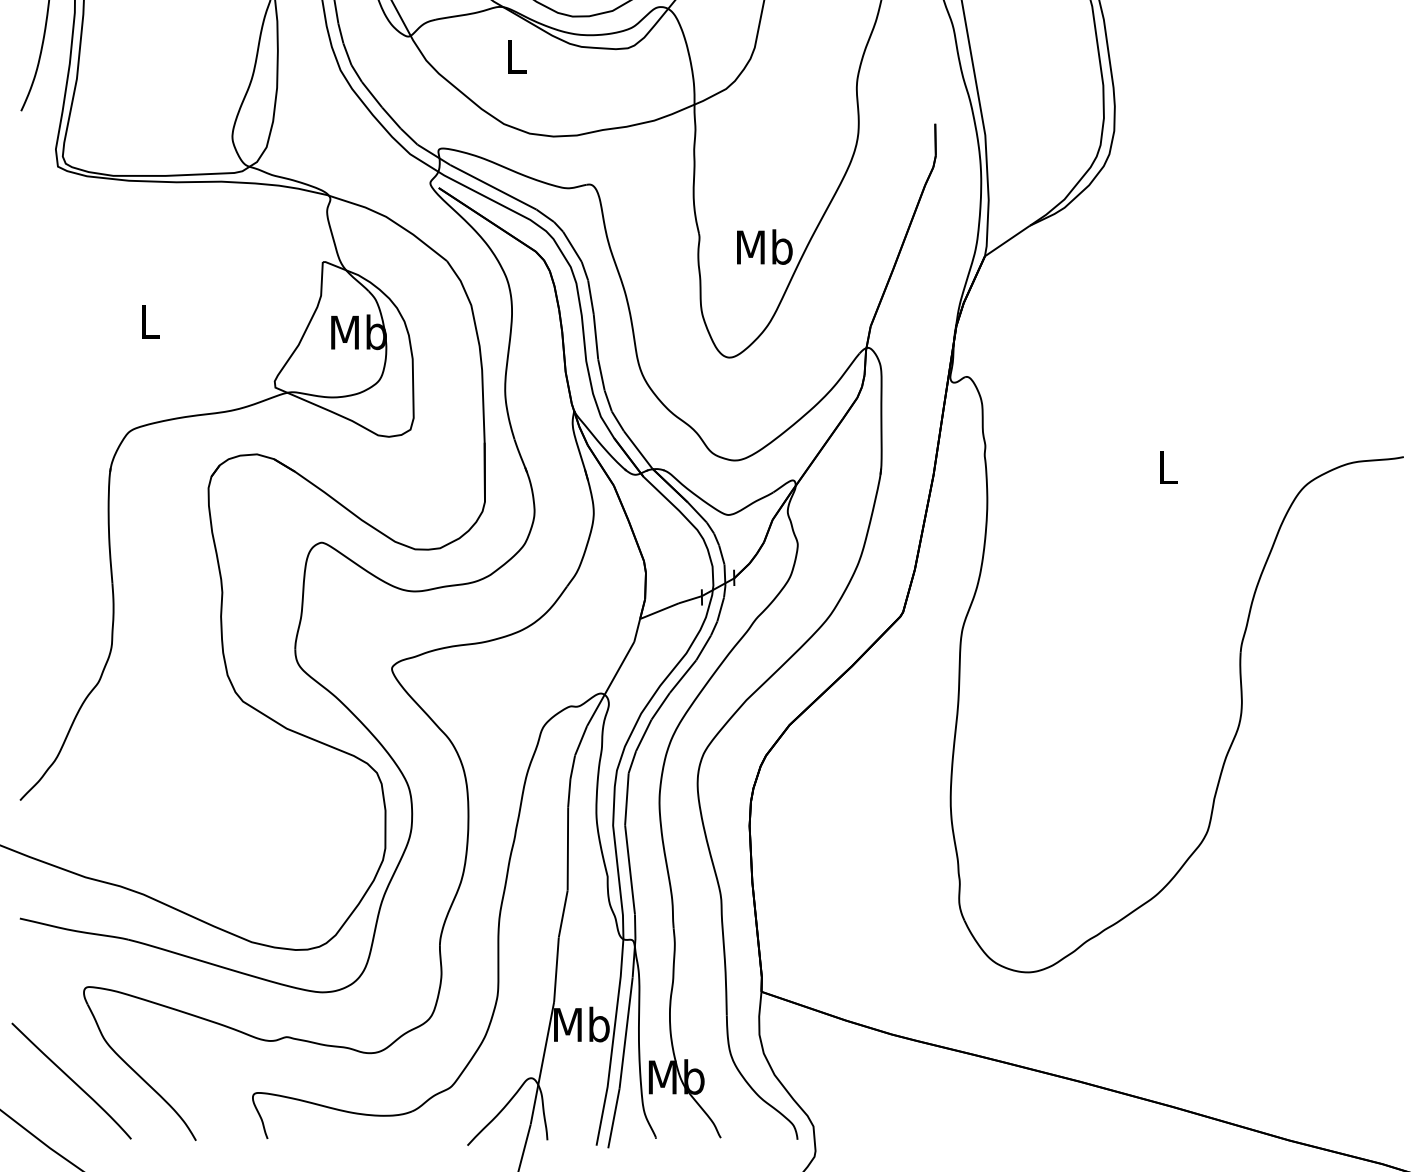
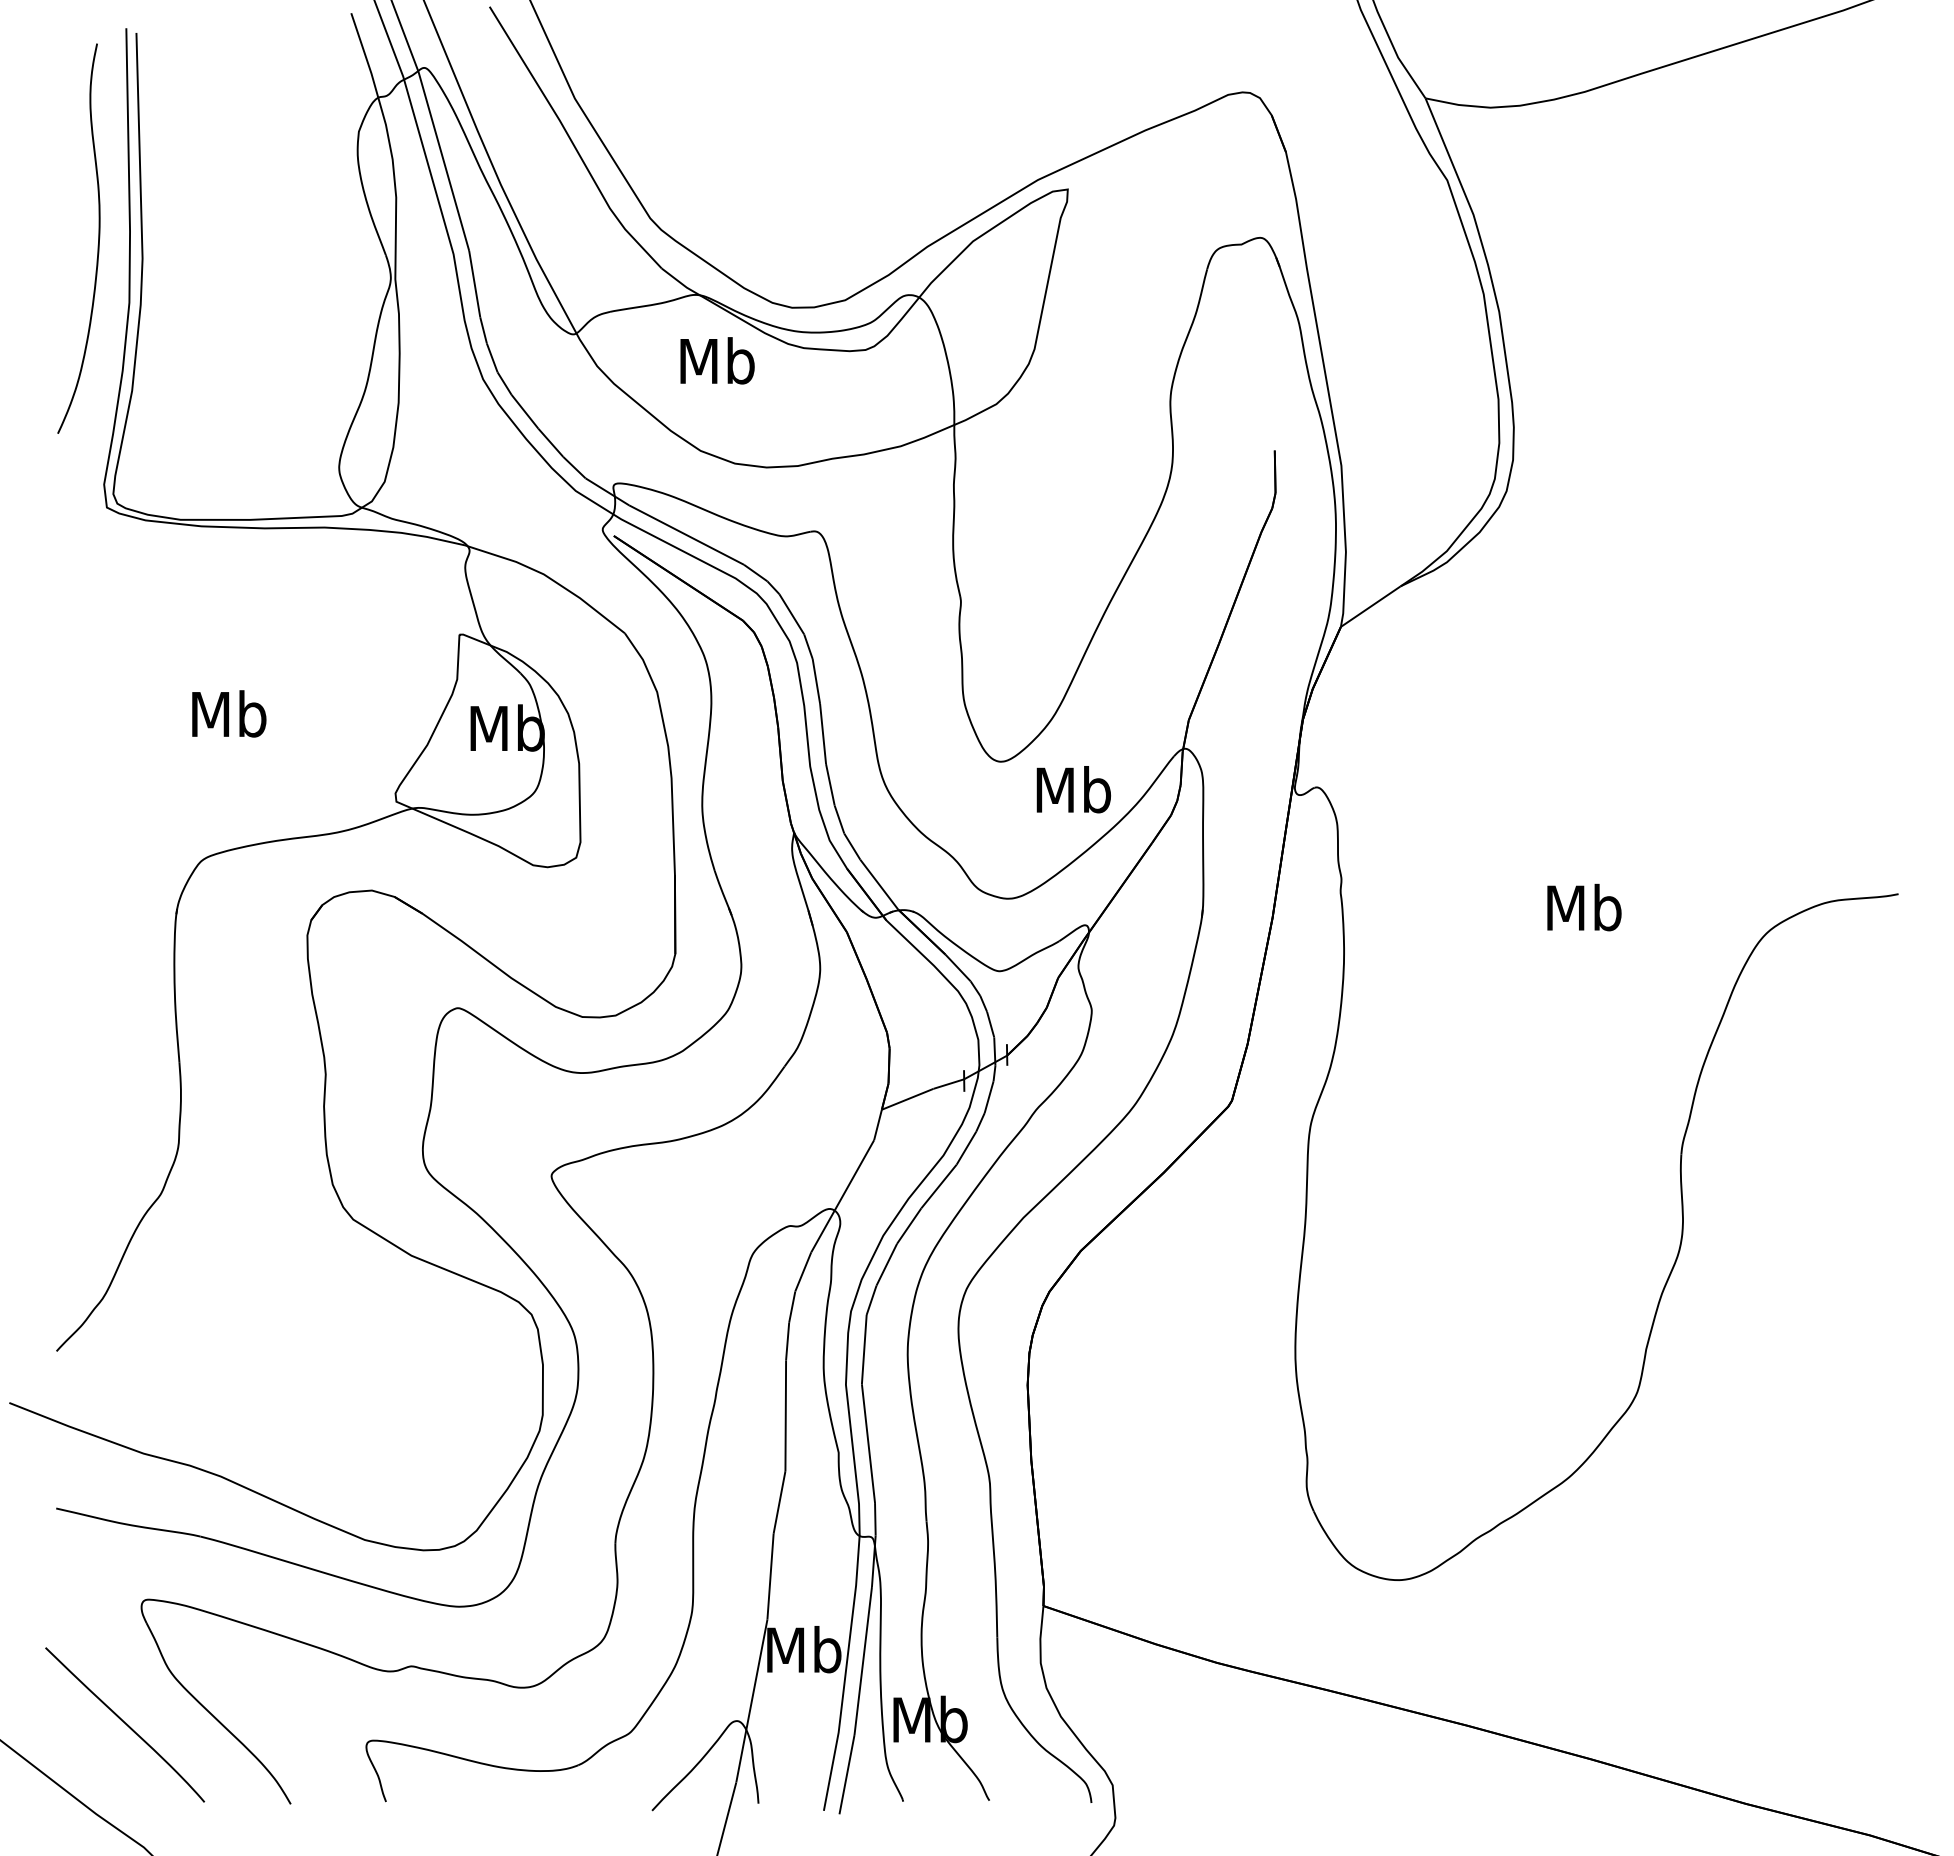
text: (516, 56) -> (717, 360), L -> Mb
text: (764, 246) -> (1073, 789), moved
text: (150, 321) -> (229, 713), L -> Mb
text: (1167, 467) -> (1584, 907), L -> Mb

